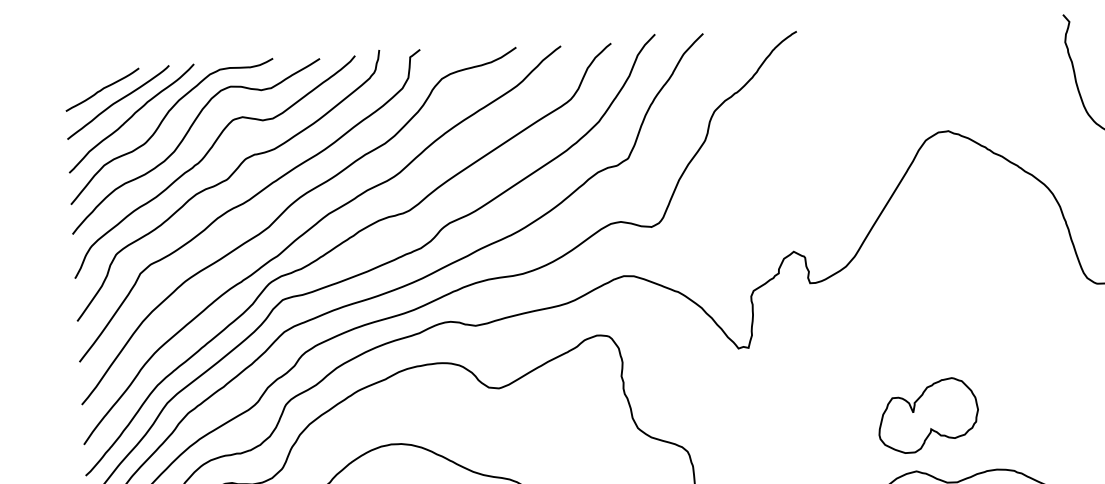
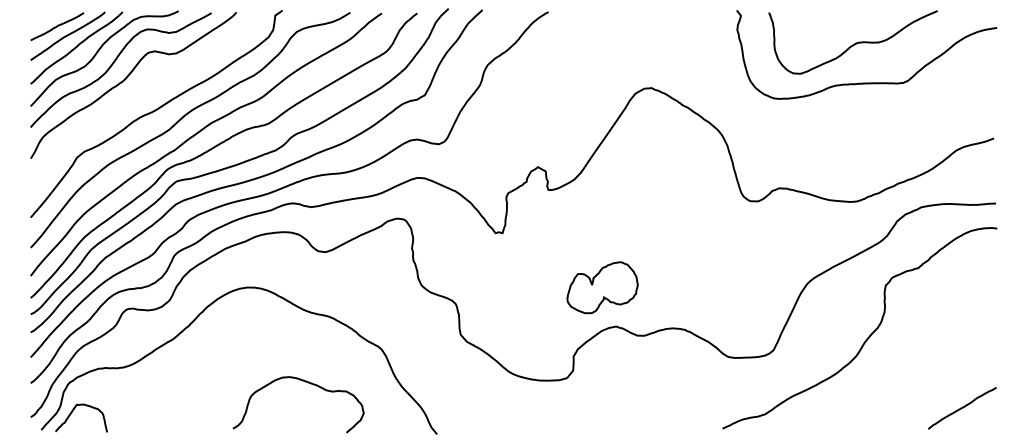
curve: (225, 182) -> (140, 96), removed
part: (928, 415) -> (602, 287), moved

